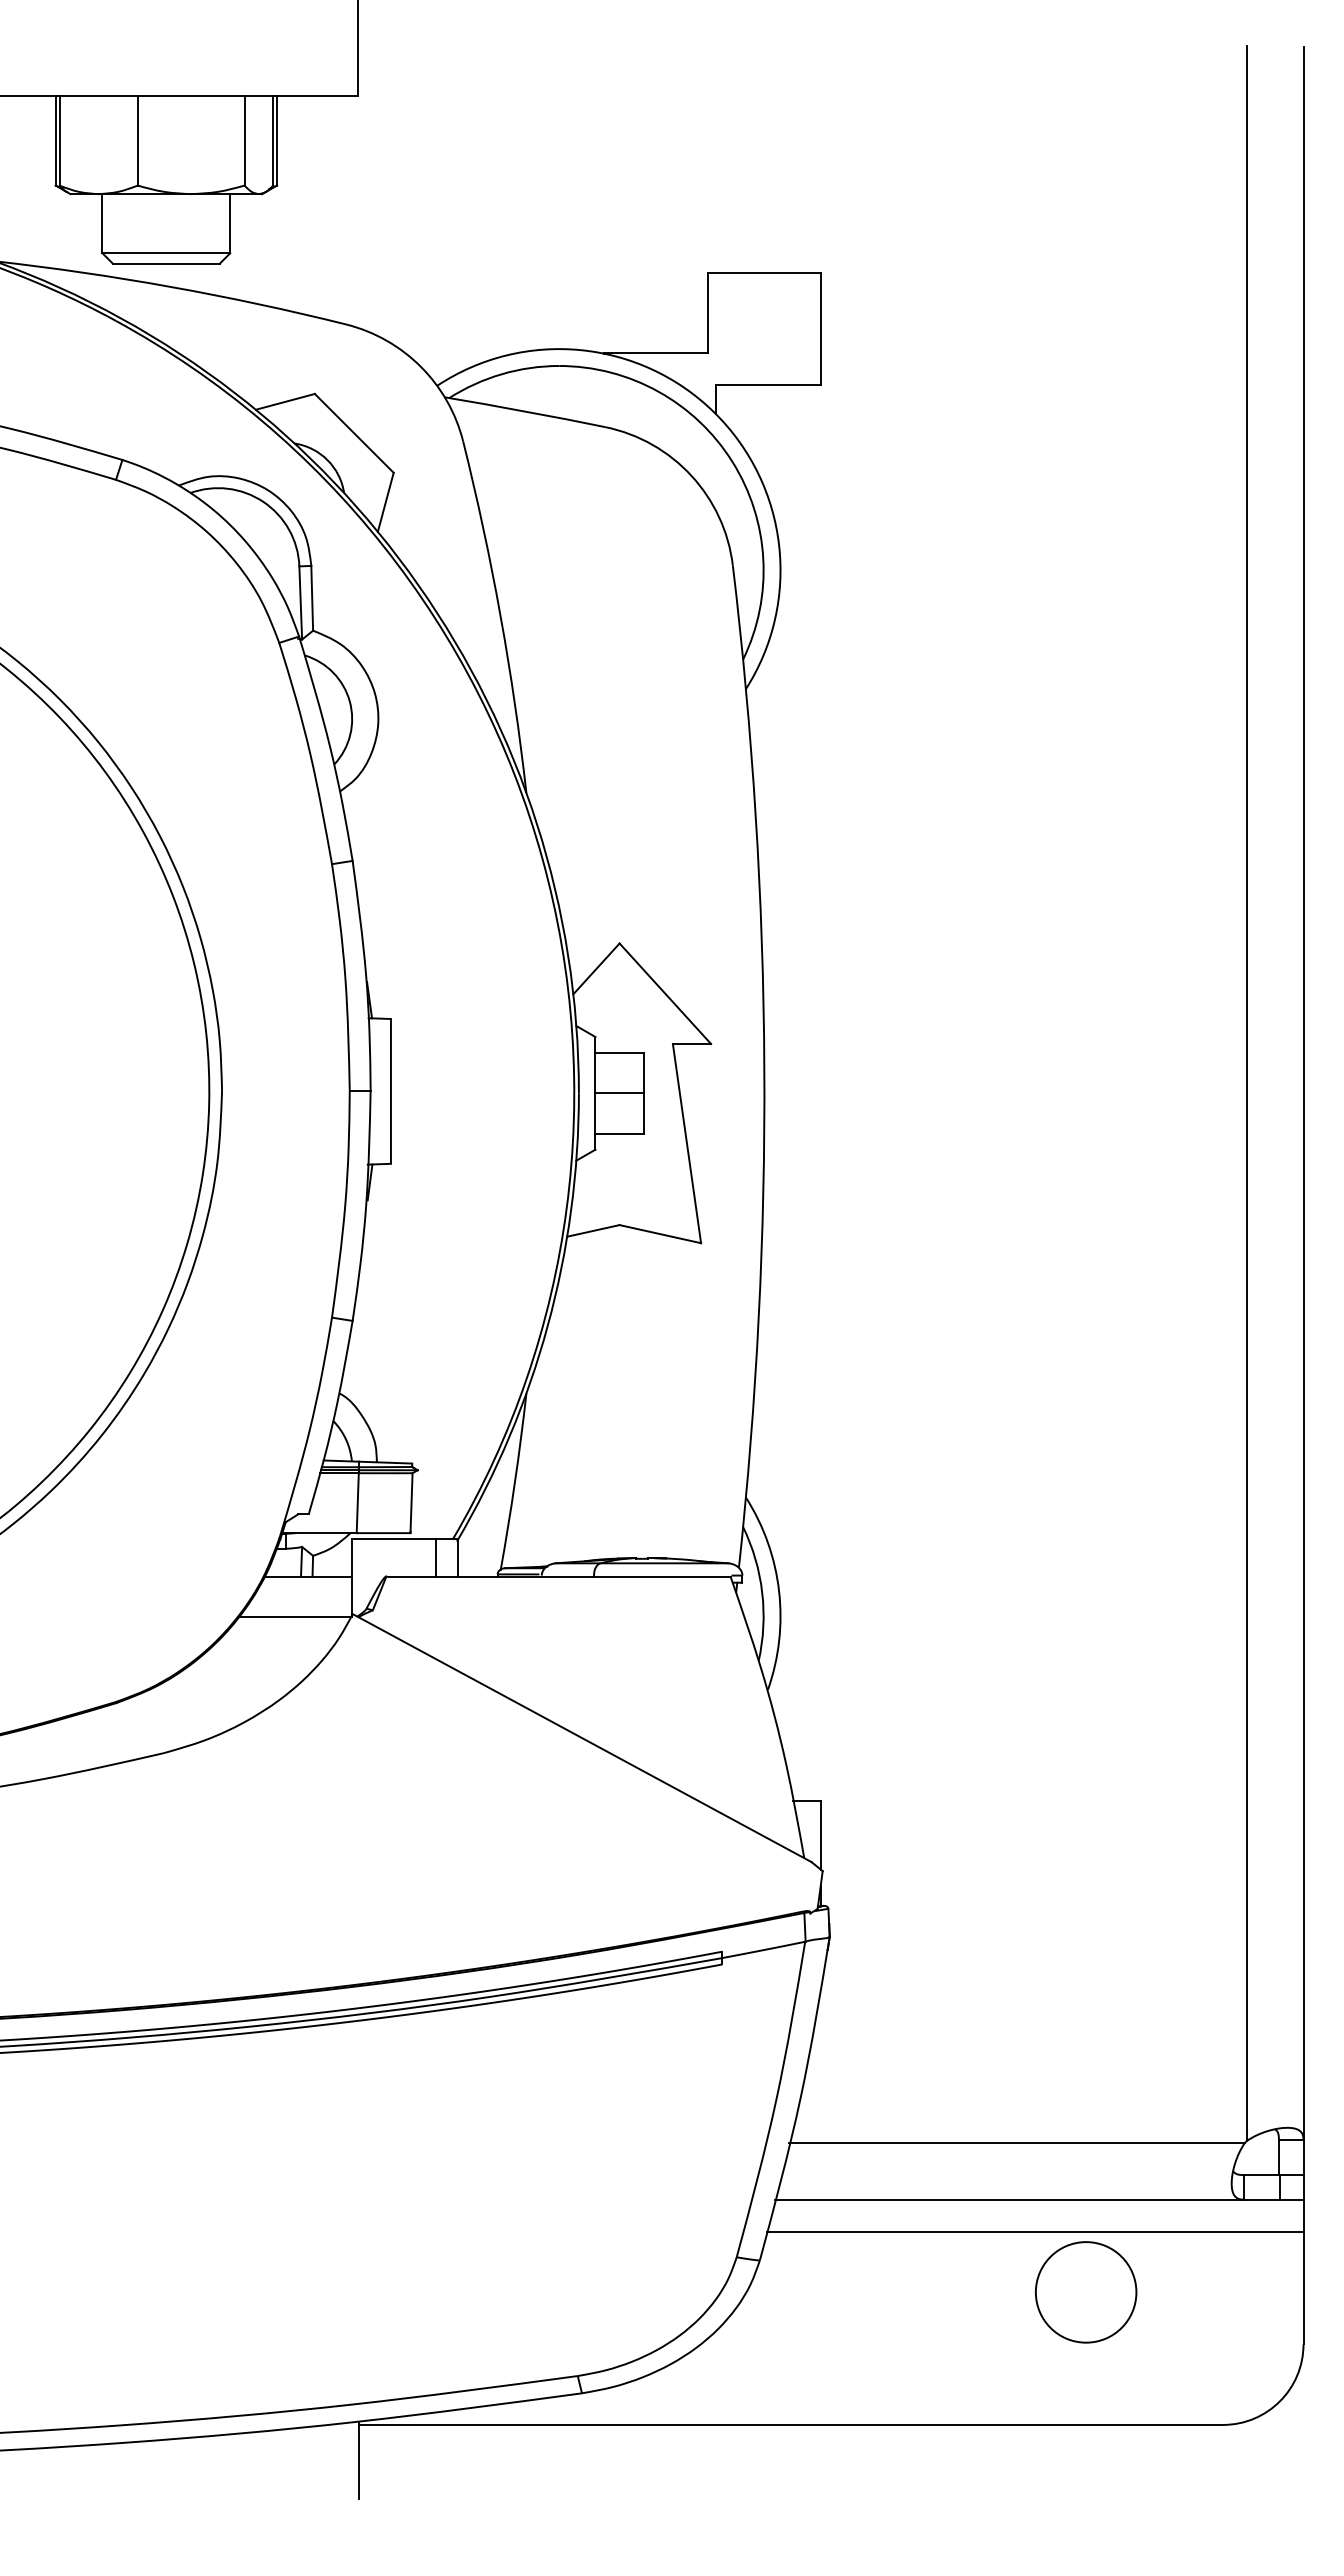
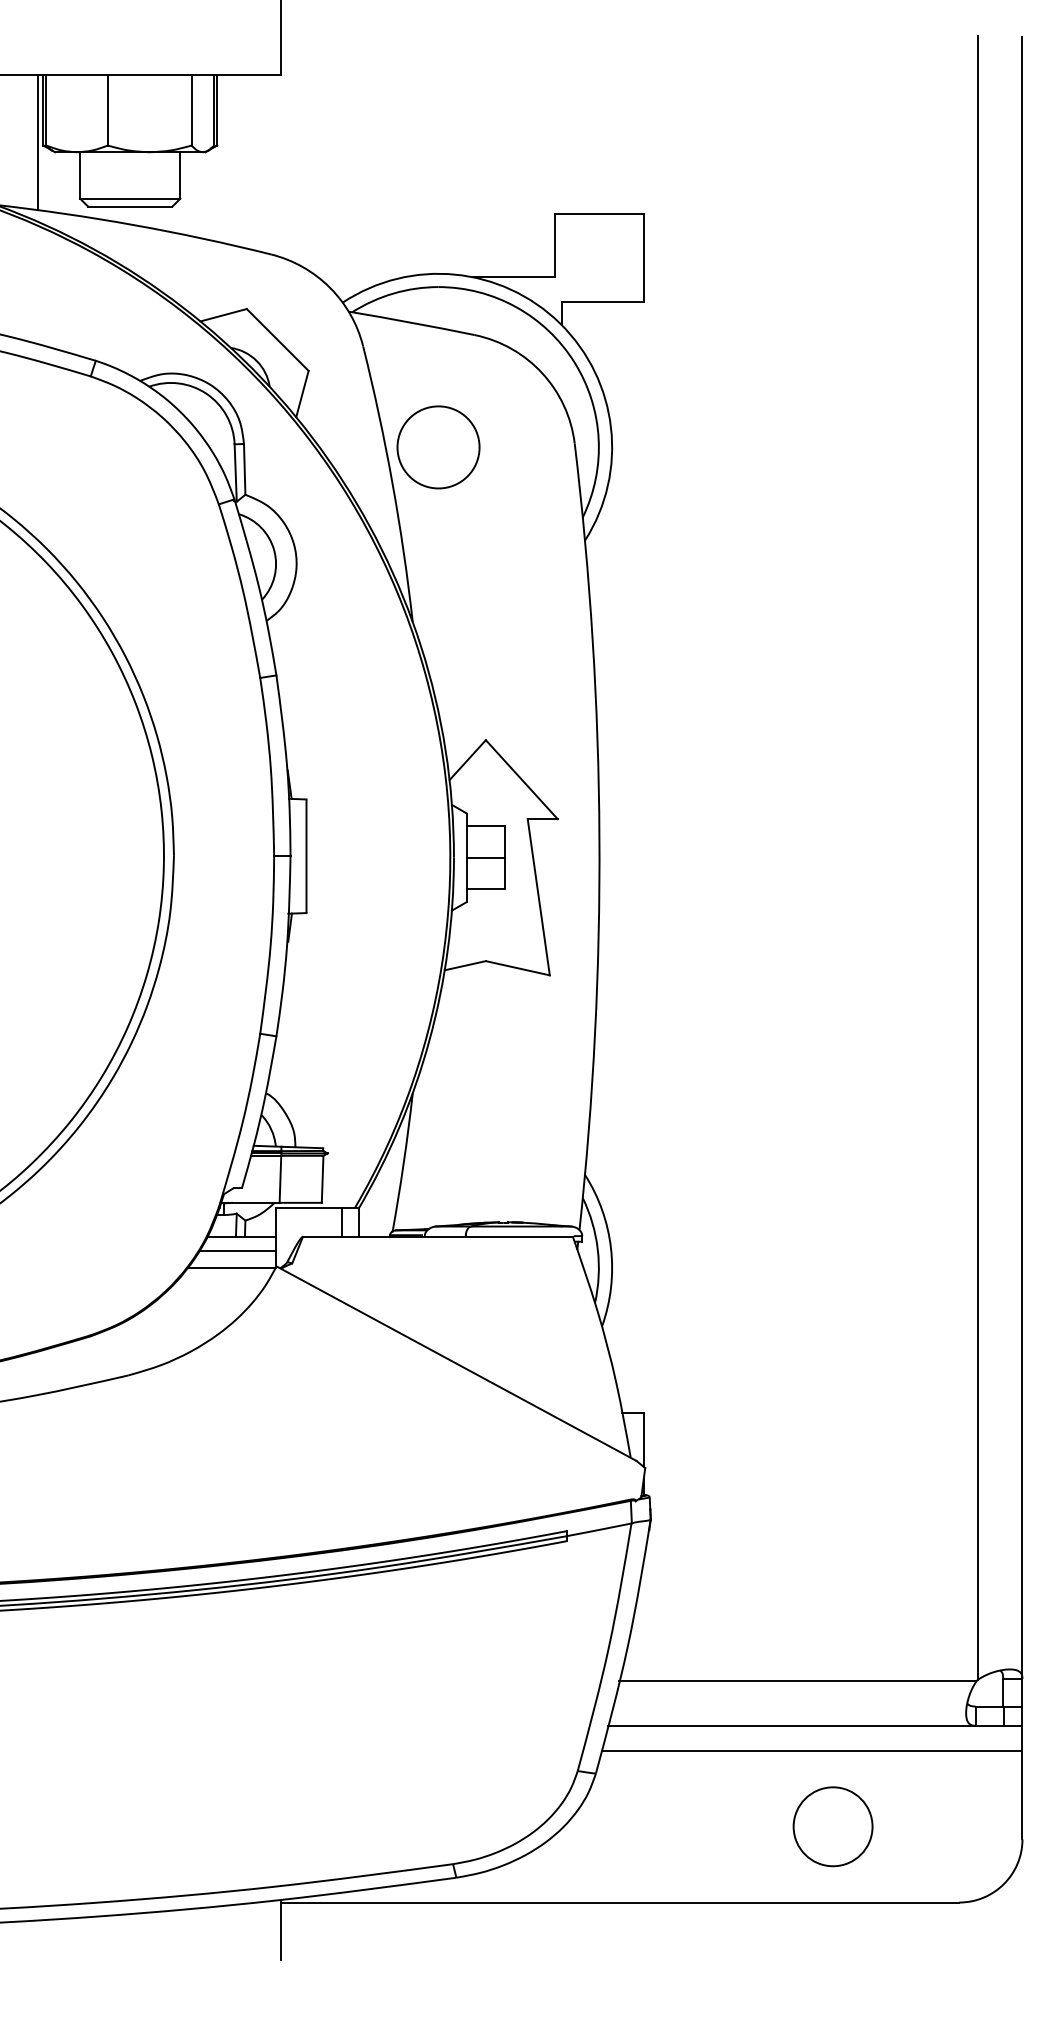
line: (48, 181) -> (37, 142), added
circle: (559, 570) -> (438, 447), added
line: (302, 1595) -> (237, 1251), added
circle: (1086, 2292) -> (833, 1826), moved

